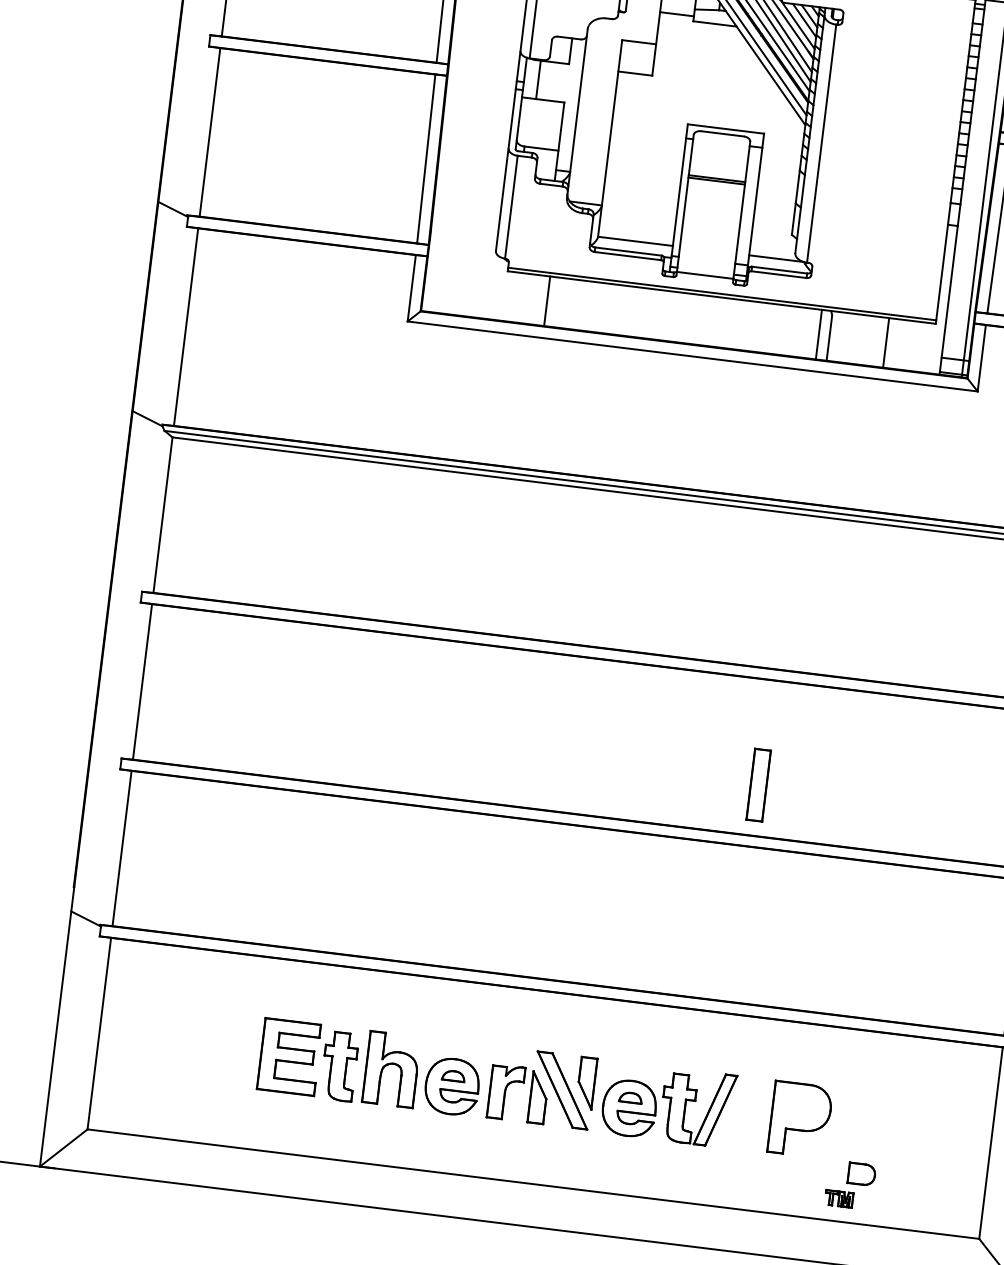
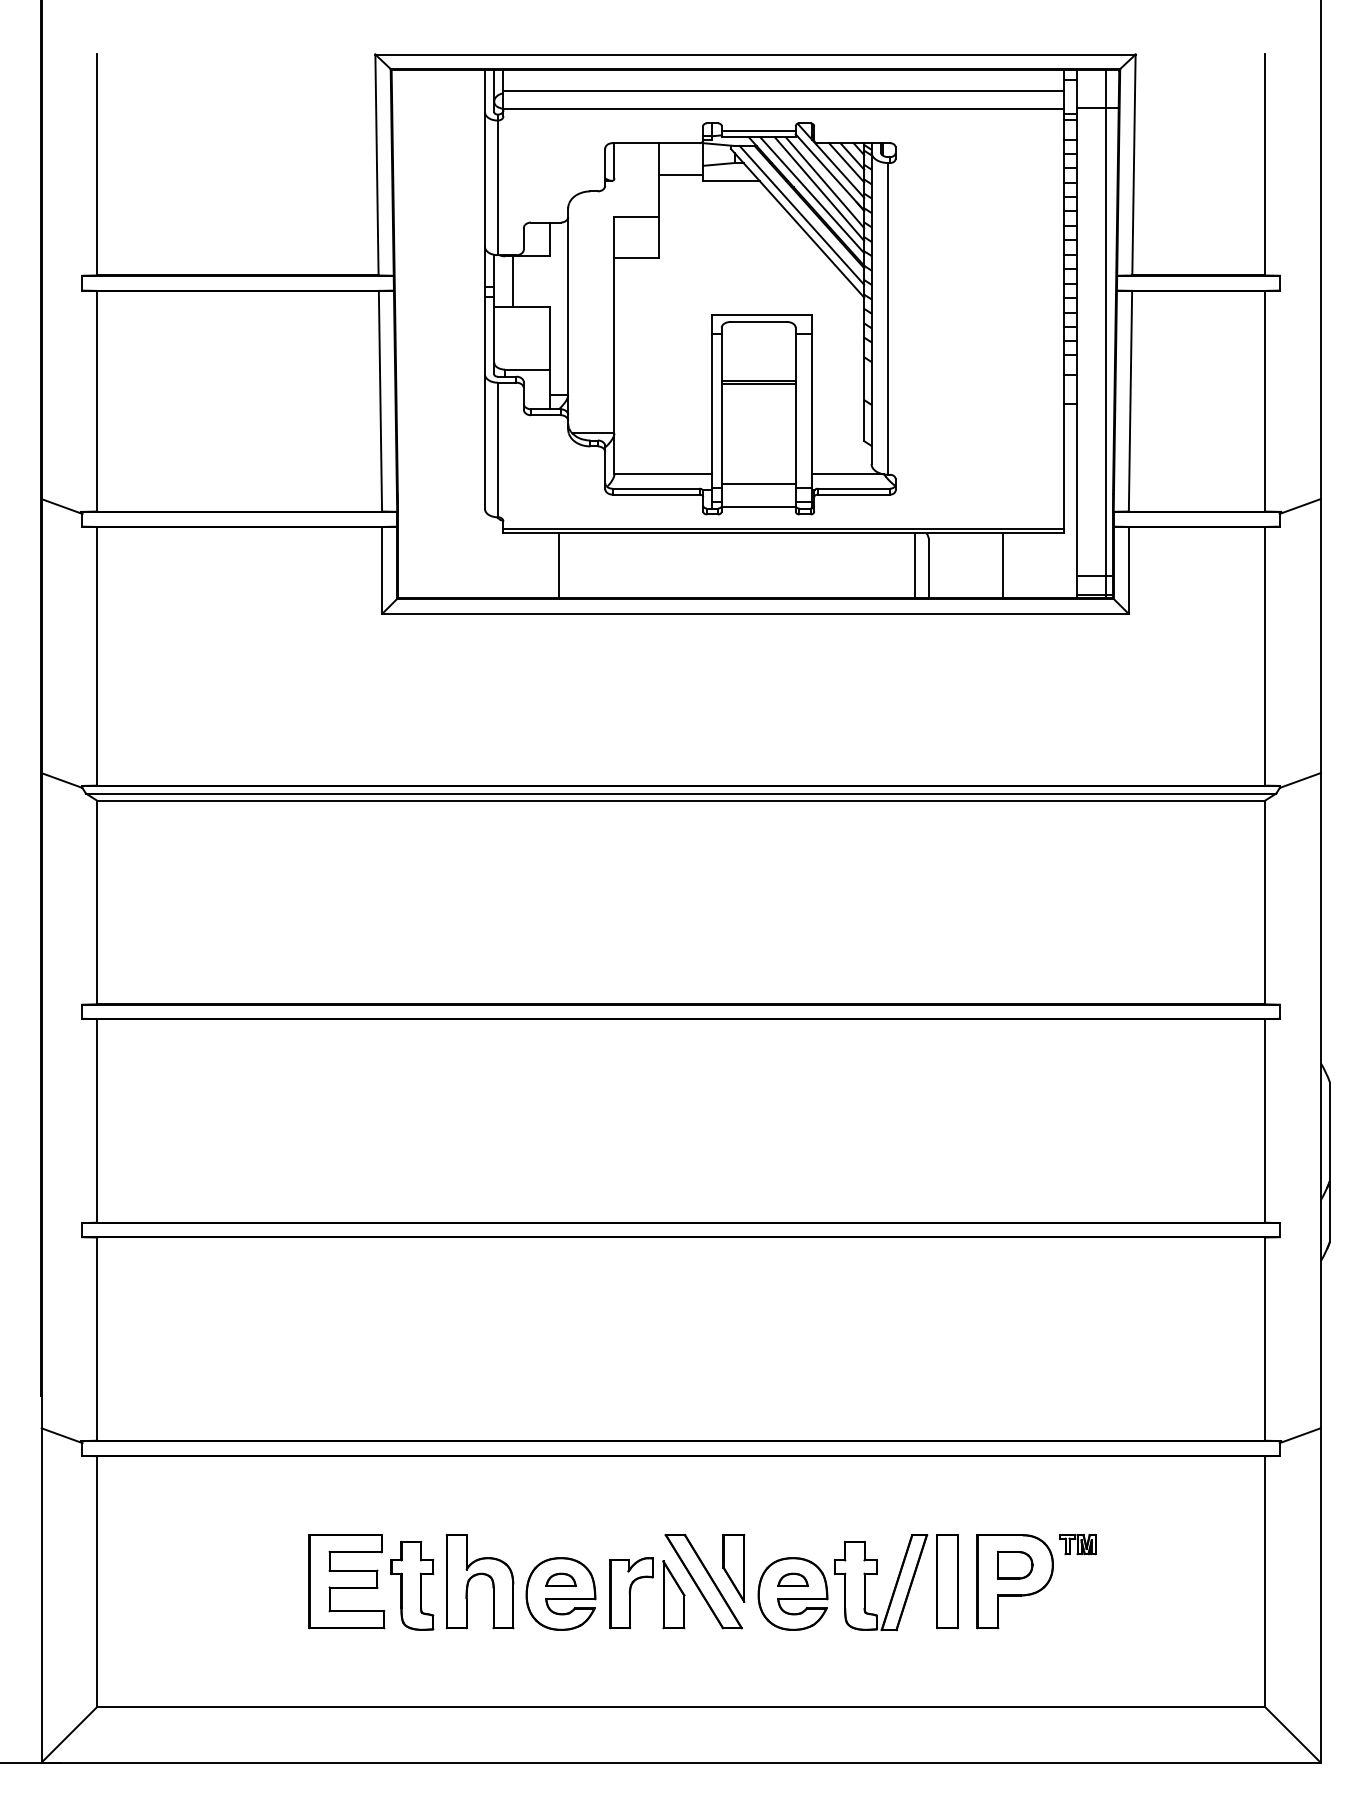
line: (707, 257) -> (758, 484), added
part: (758, 785) -> (947, 1581), moved
part: (862, 1173) -> (1015, 1564), moved
part: (838, 1198) -> (1077, 1544), moved

